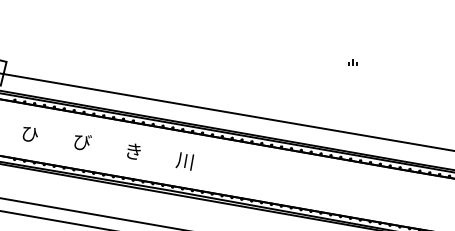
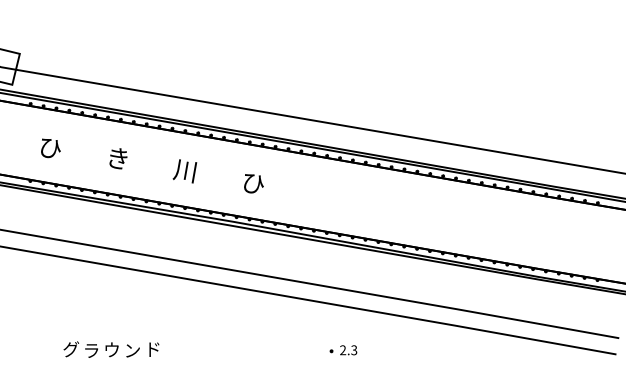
part: (352, 62) -> (471, 54), removed
text: (82, 142) -> (119, 158), び -> き
text: (132, 152) -> (184, 171), き -> 川
text: (184, 161) -> (252, 183), 川 -> ひ

